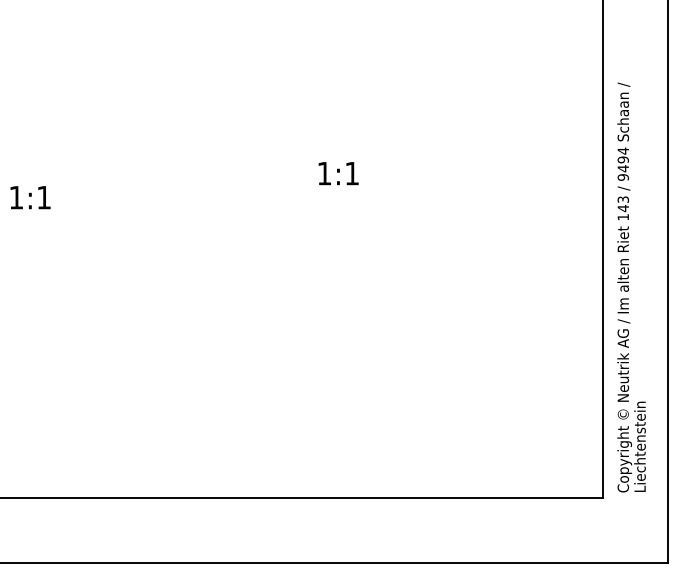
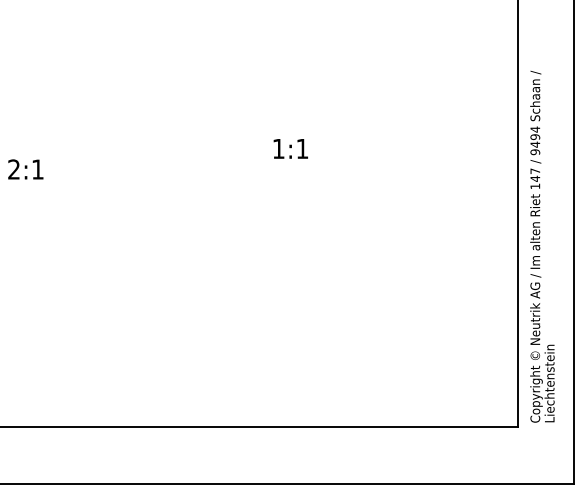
text: (15, 197) -> (13, 169), 1:1 -> 2:1
text: (623, 199) -> (535, 171), 143 -> 147

